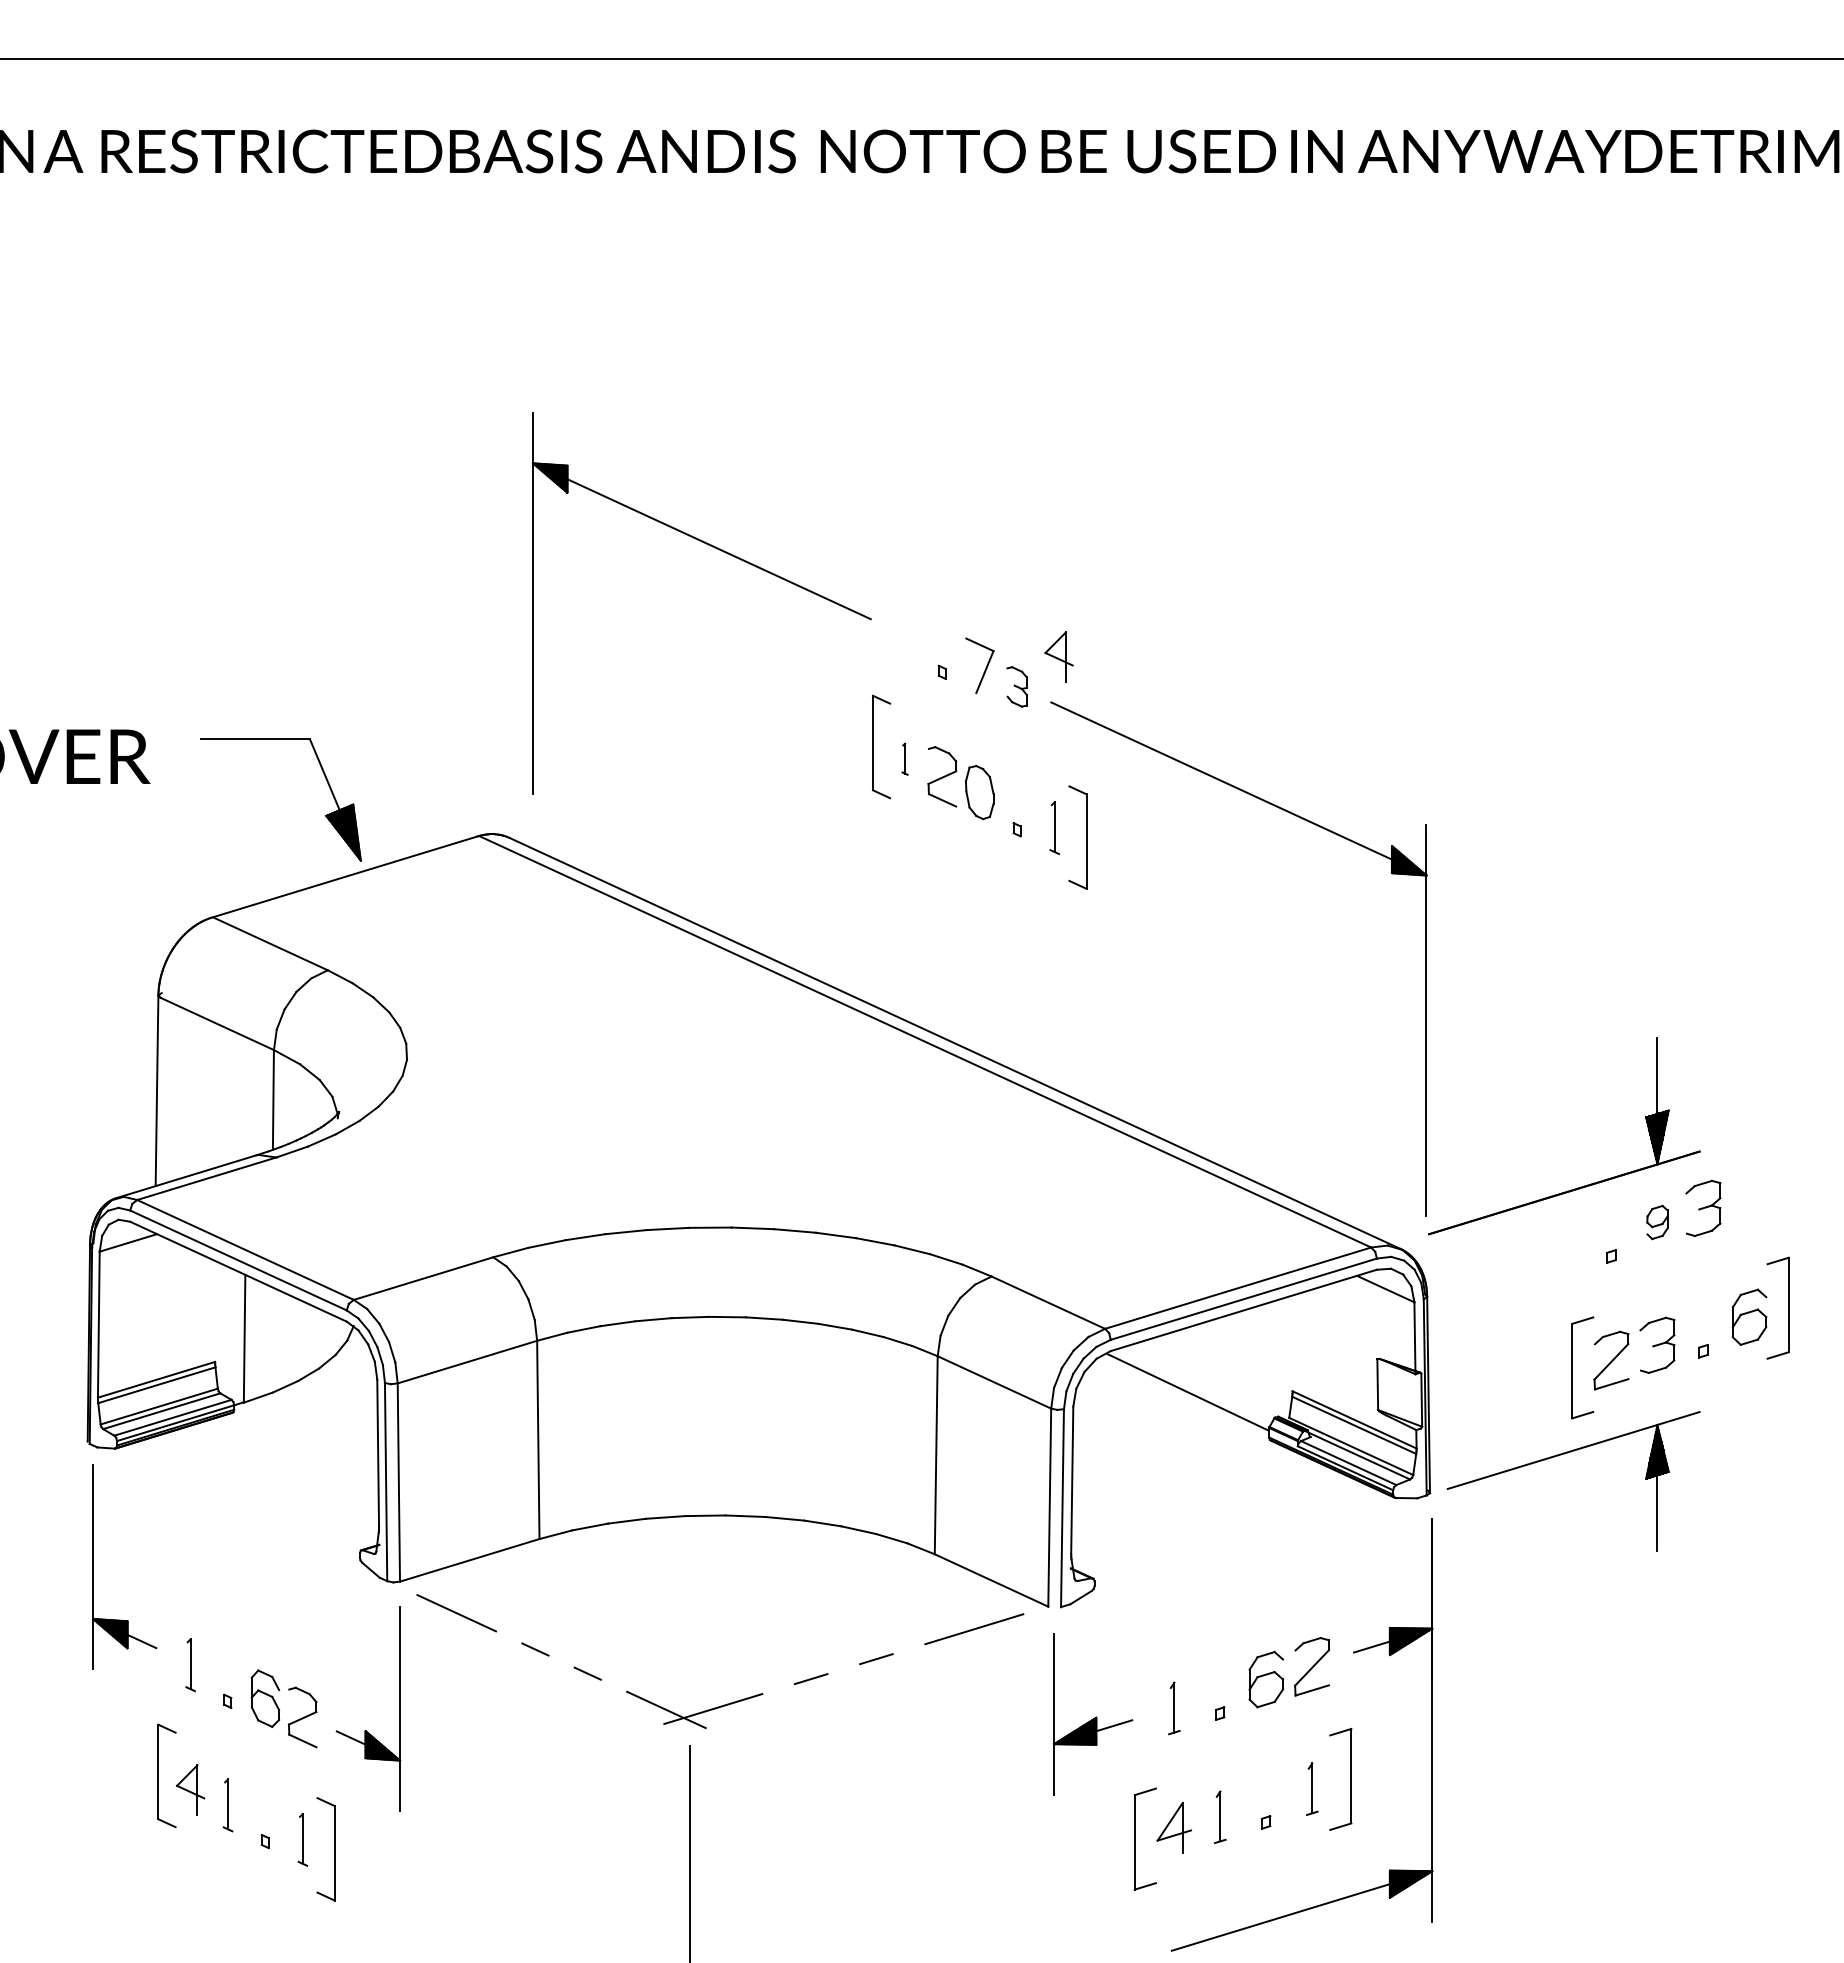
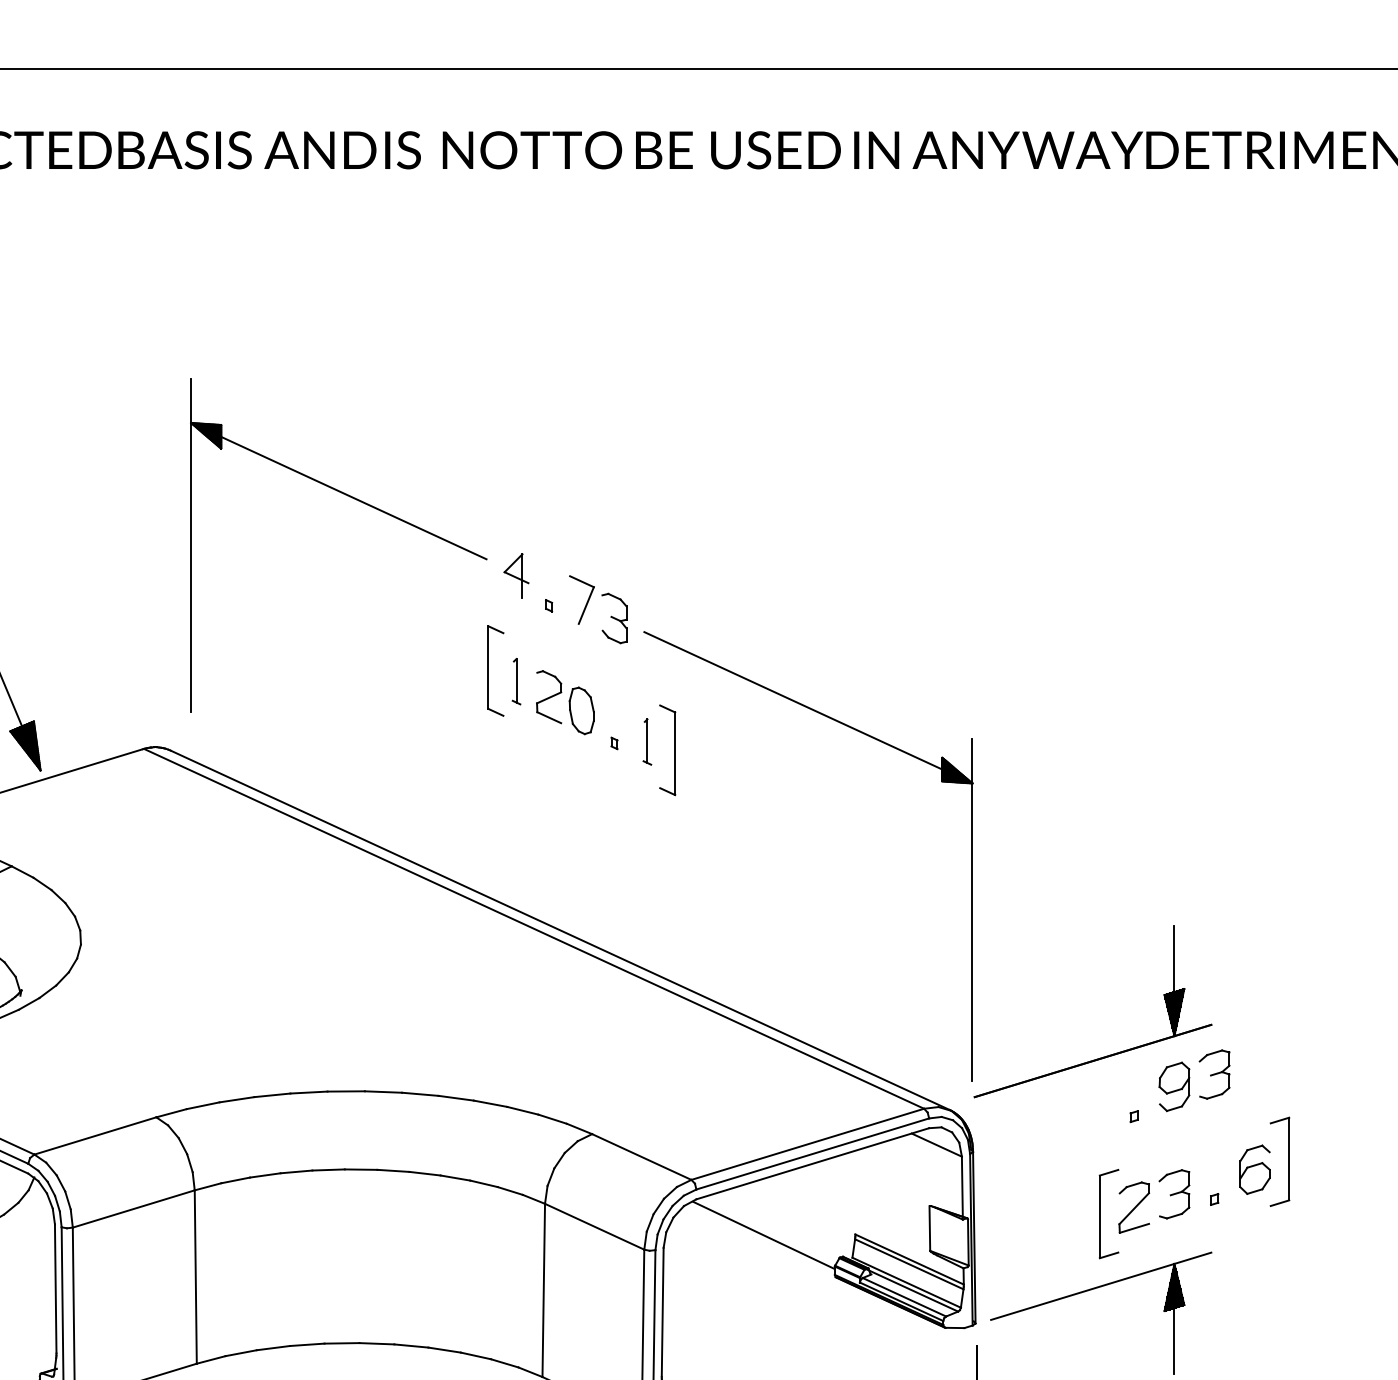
part: (1058, 656) -> (516, 575), moved
part: (1016, 686) -> (613, 618), size x1.43
part: (904, 759) -> (516, 681), size x1.67
part: (1657, 1222) -> (1174, 1086), size x1.67

